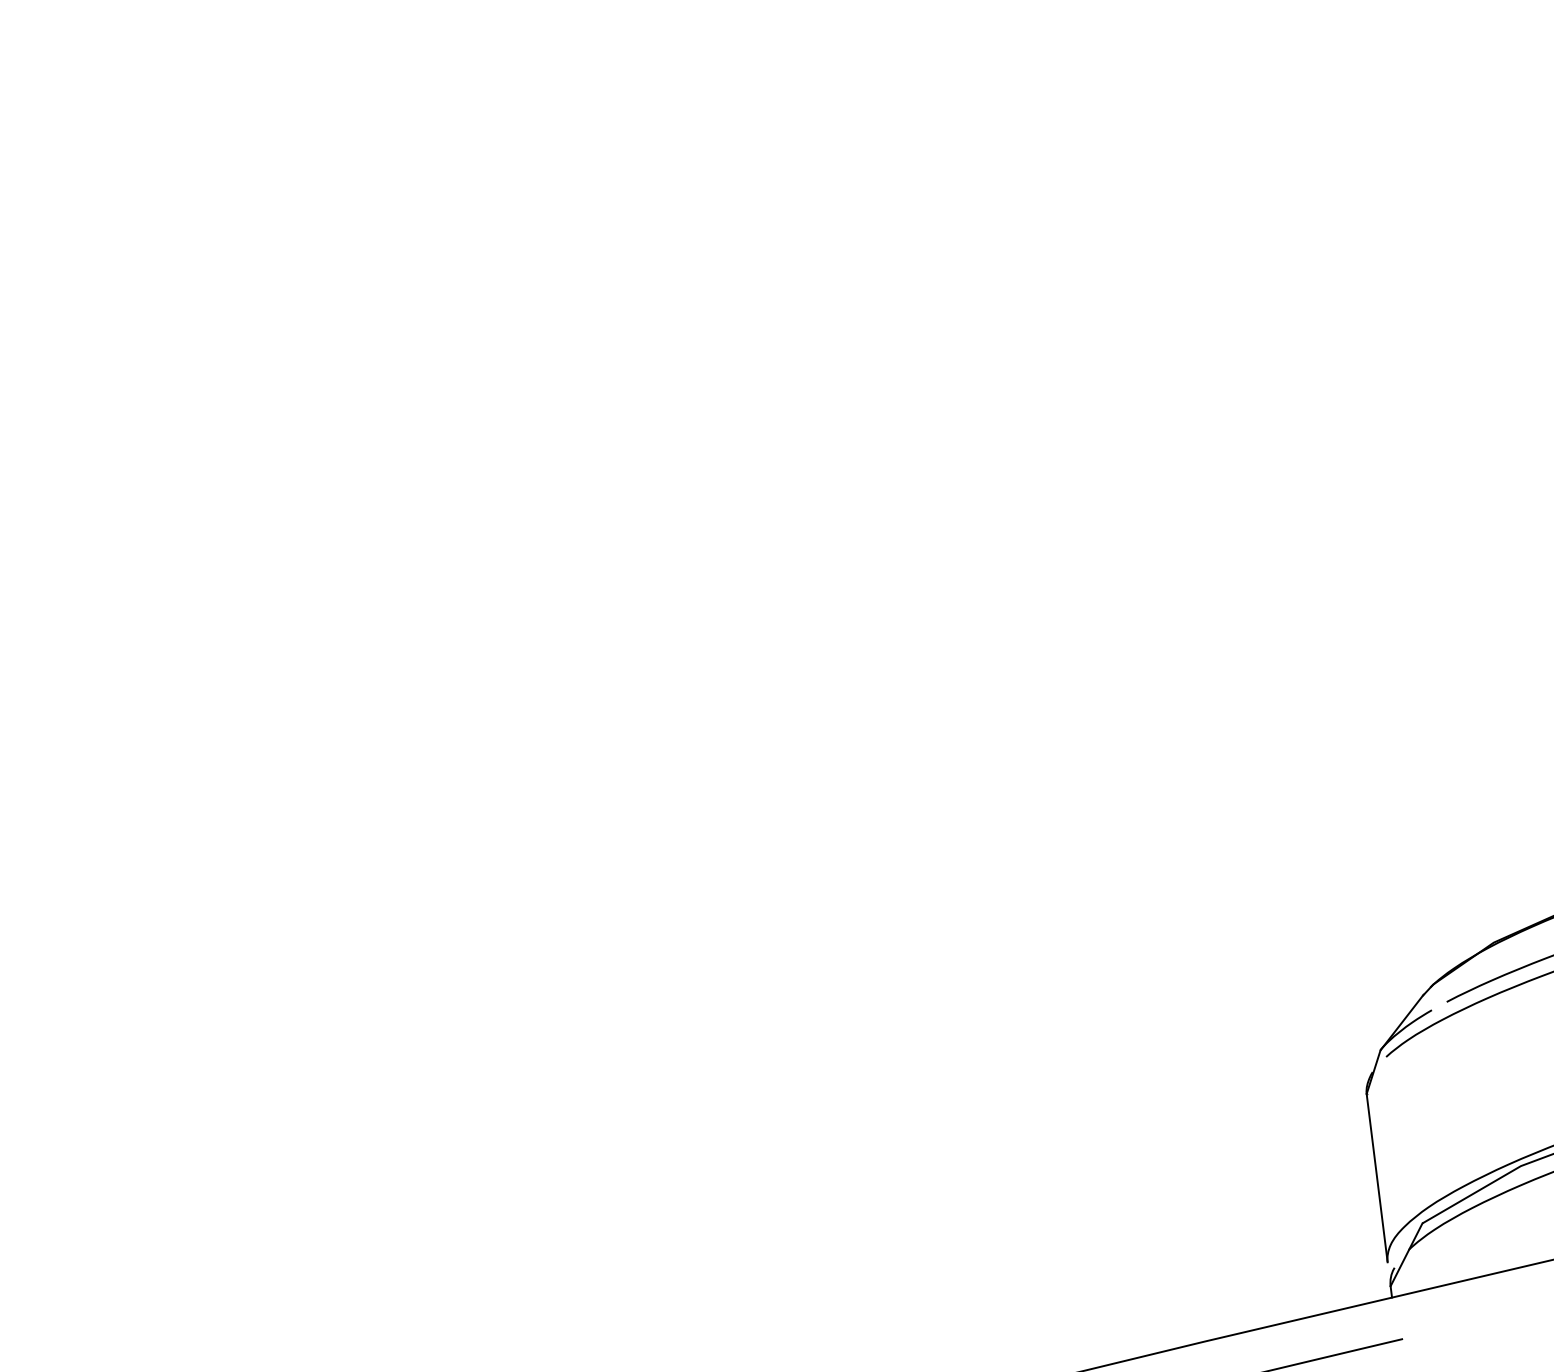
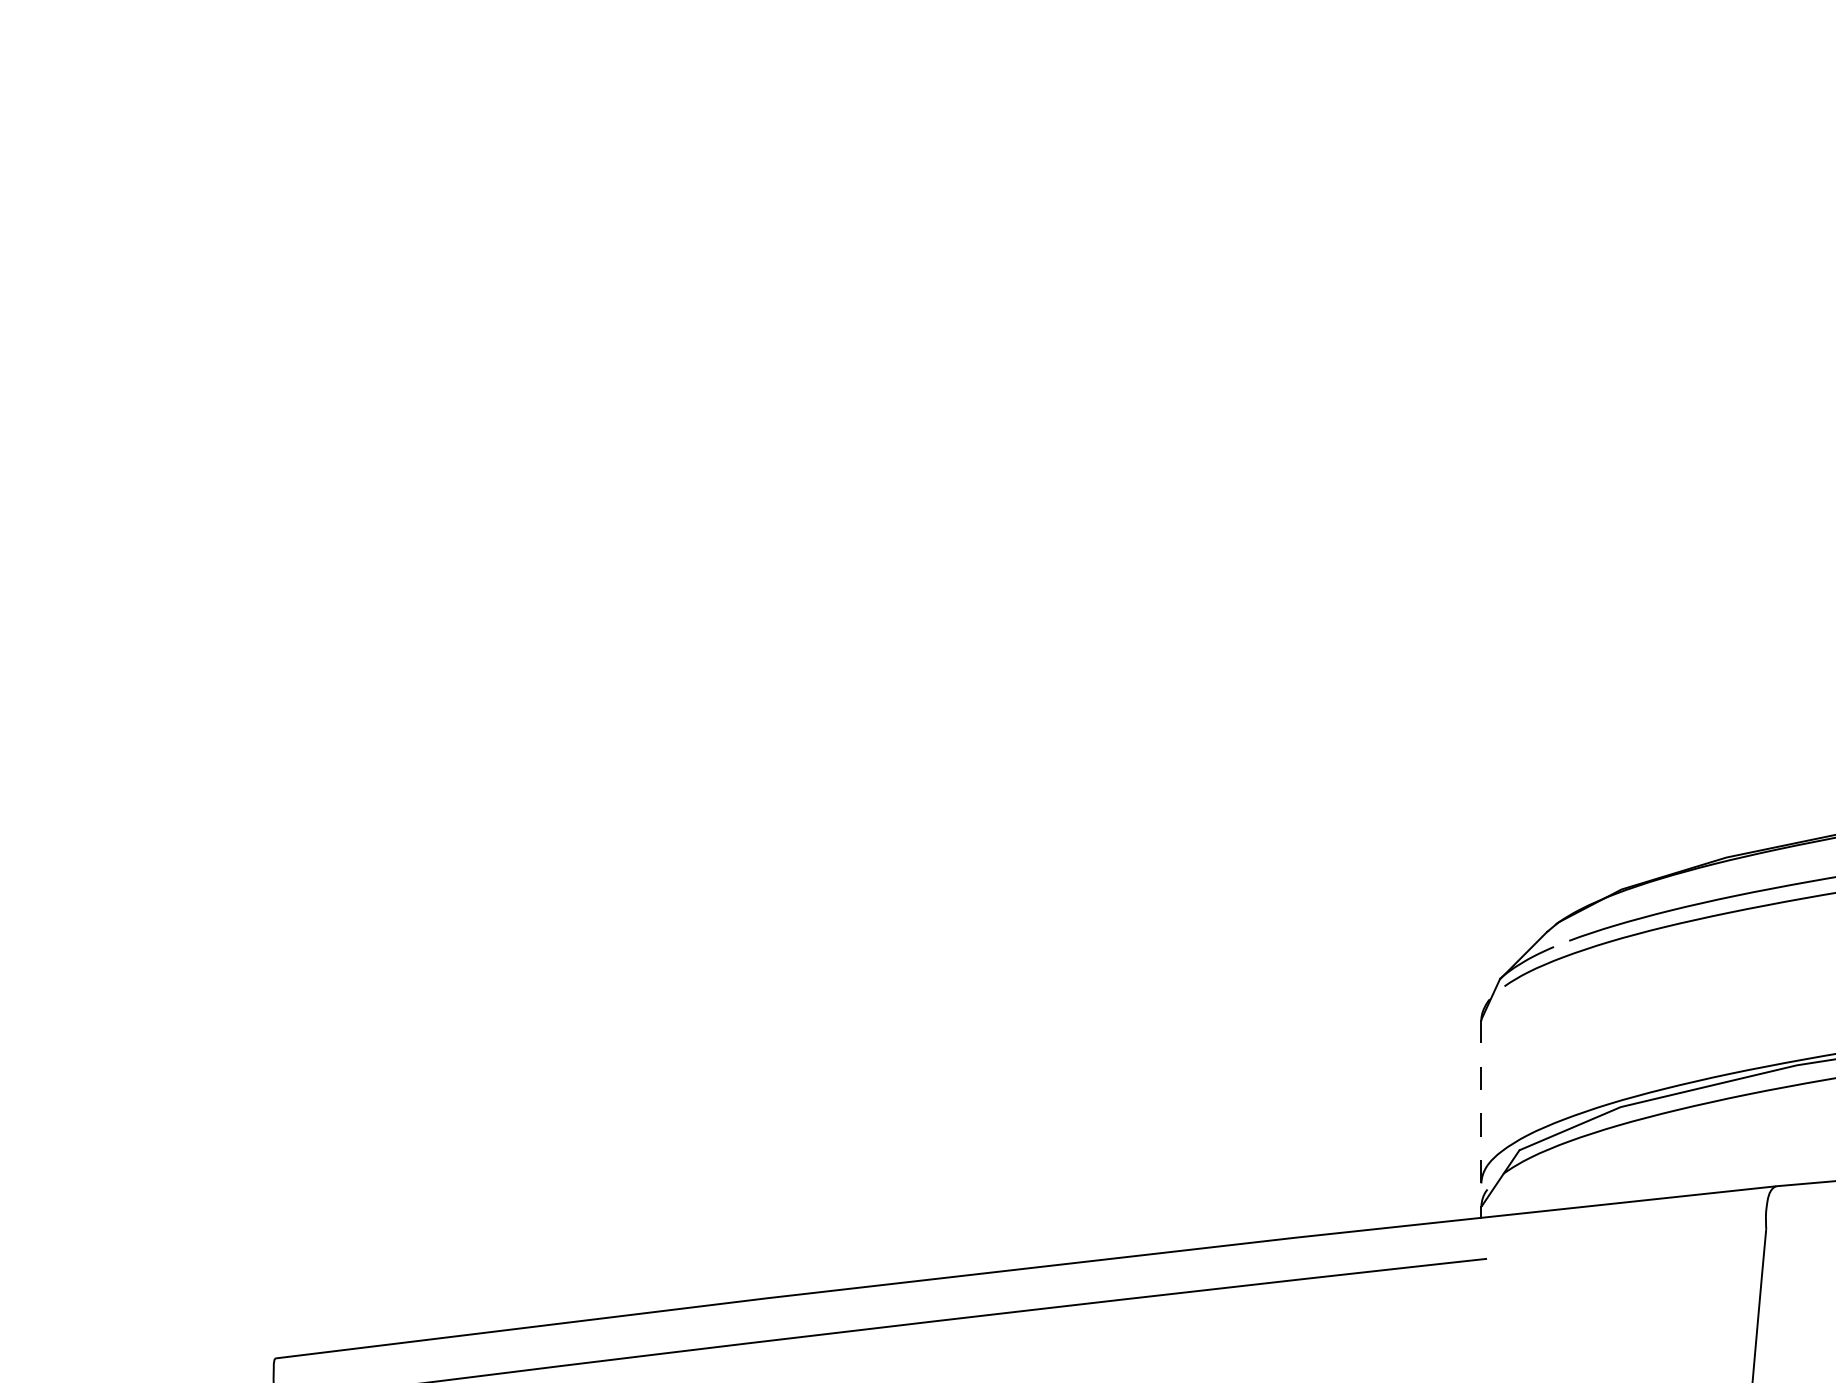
line: (1377, 1178) -> (1481, 1101), solid -> dashed

